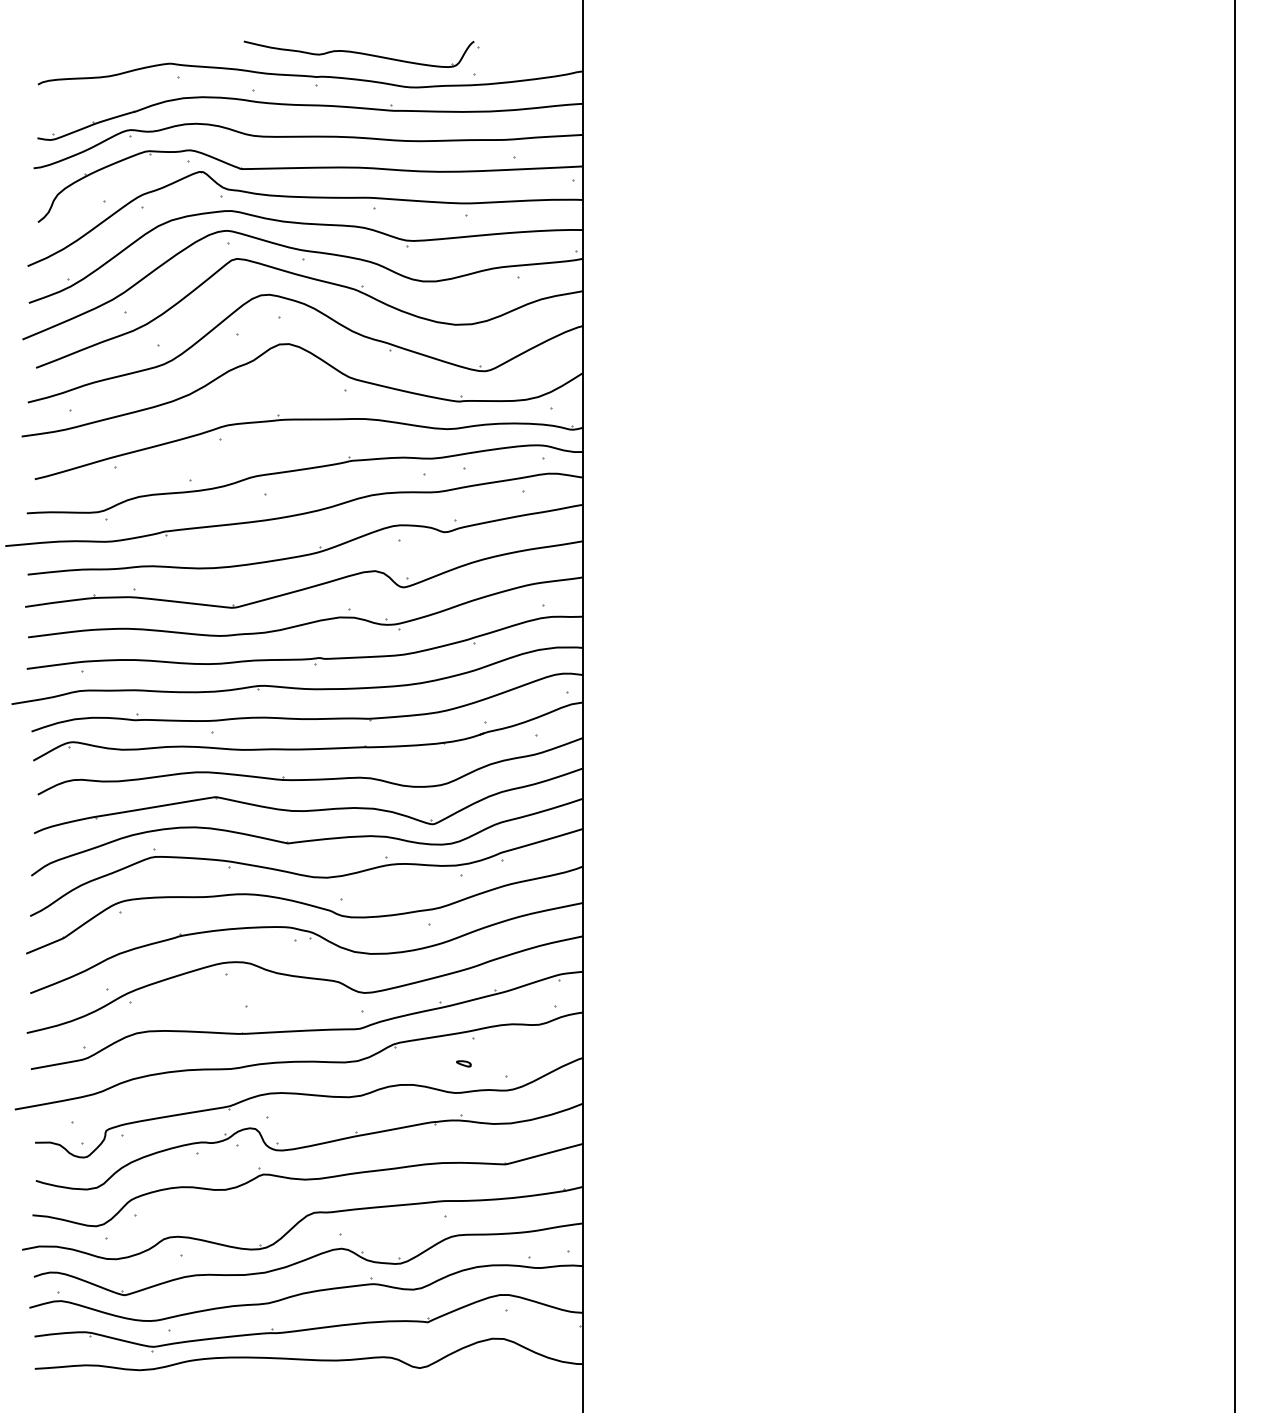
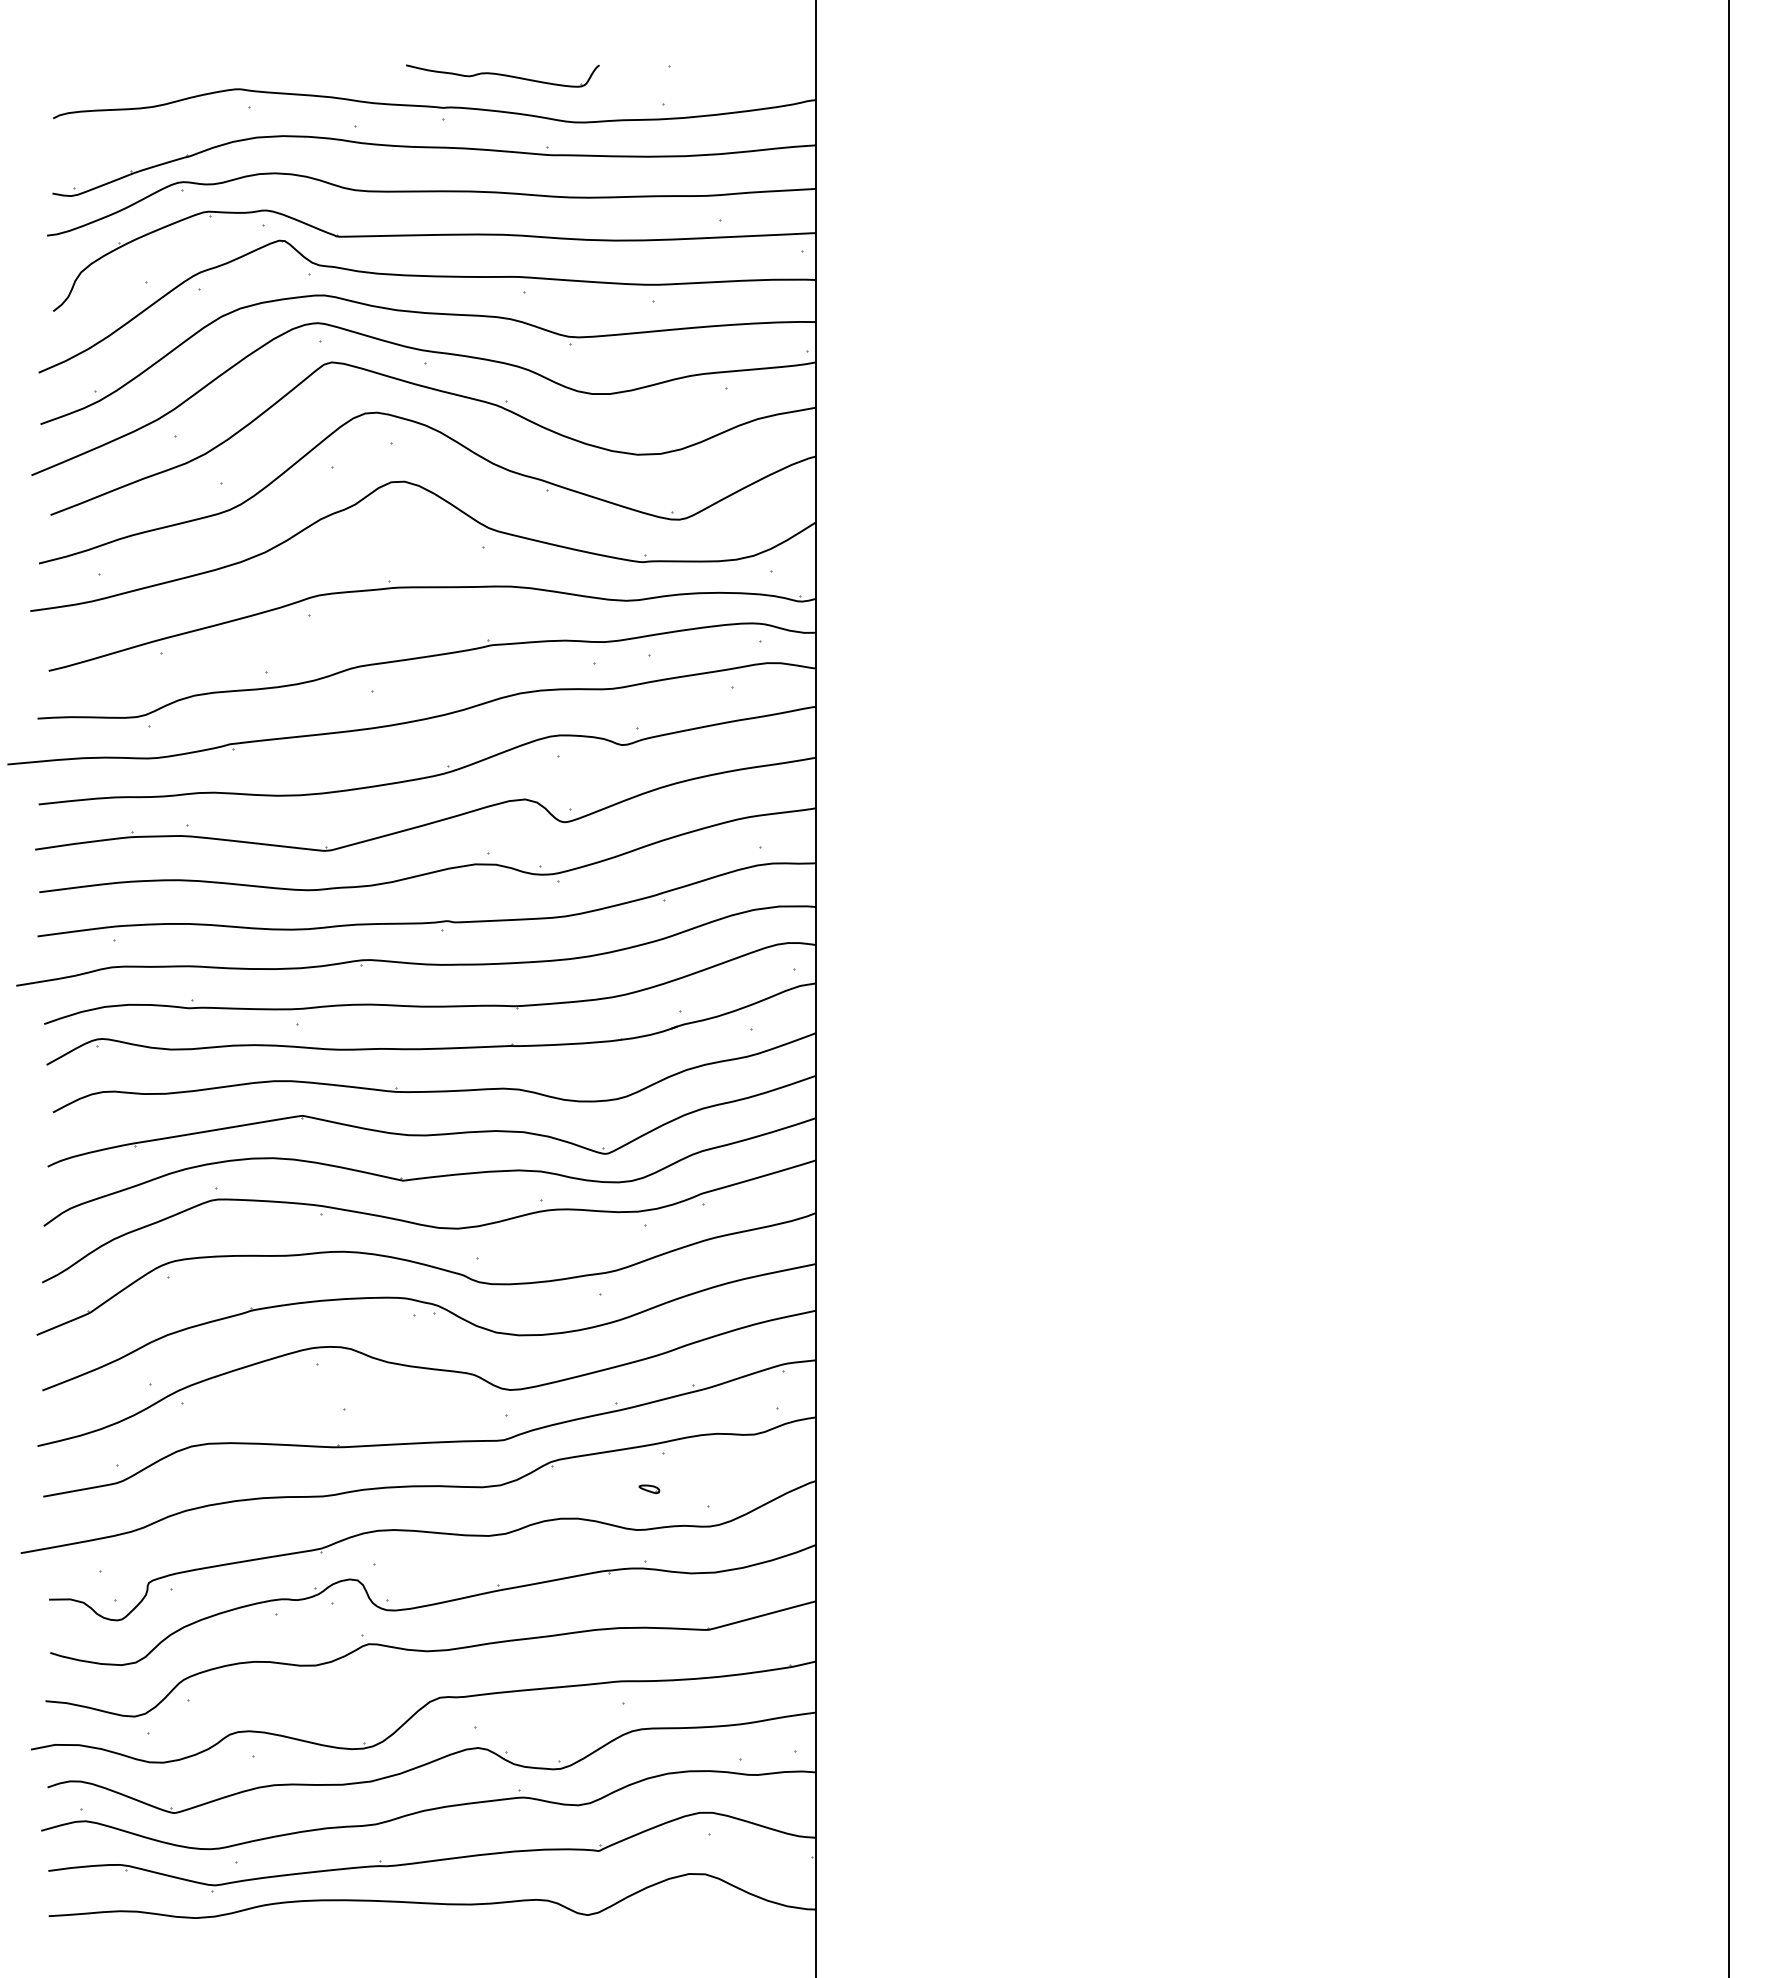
part: (358, 53) -> (502, 75), size x0.6

